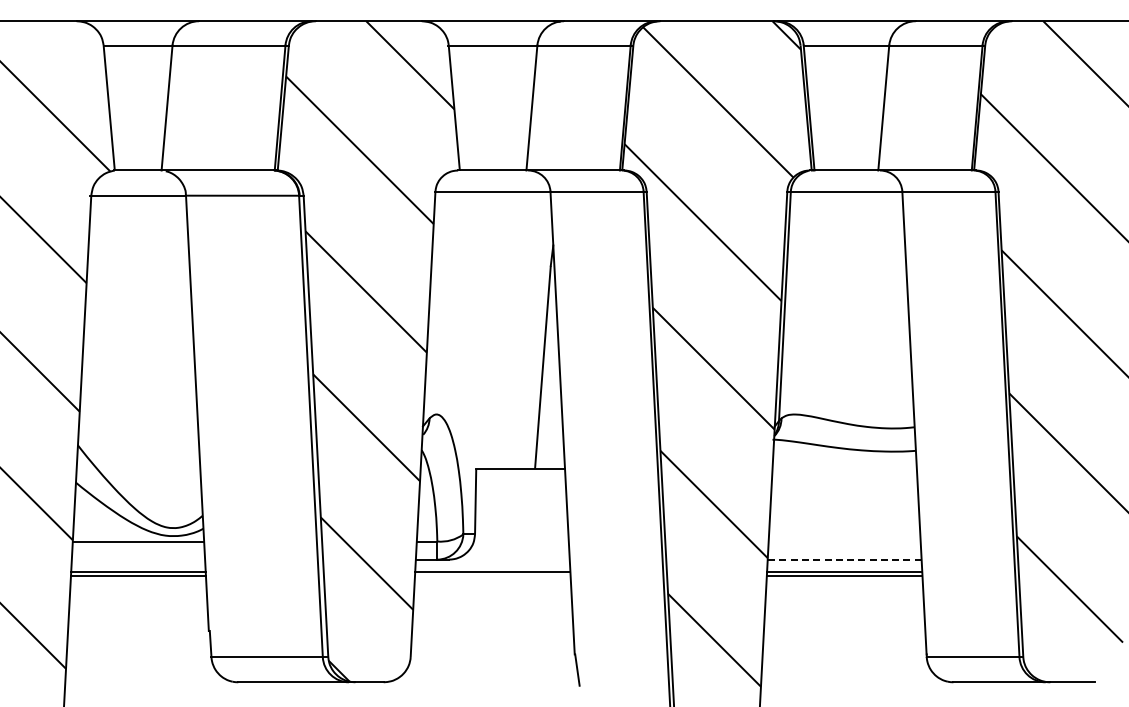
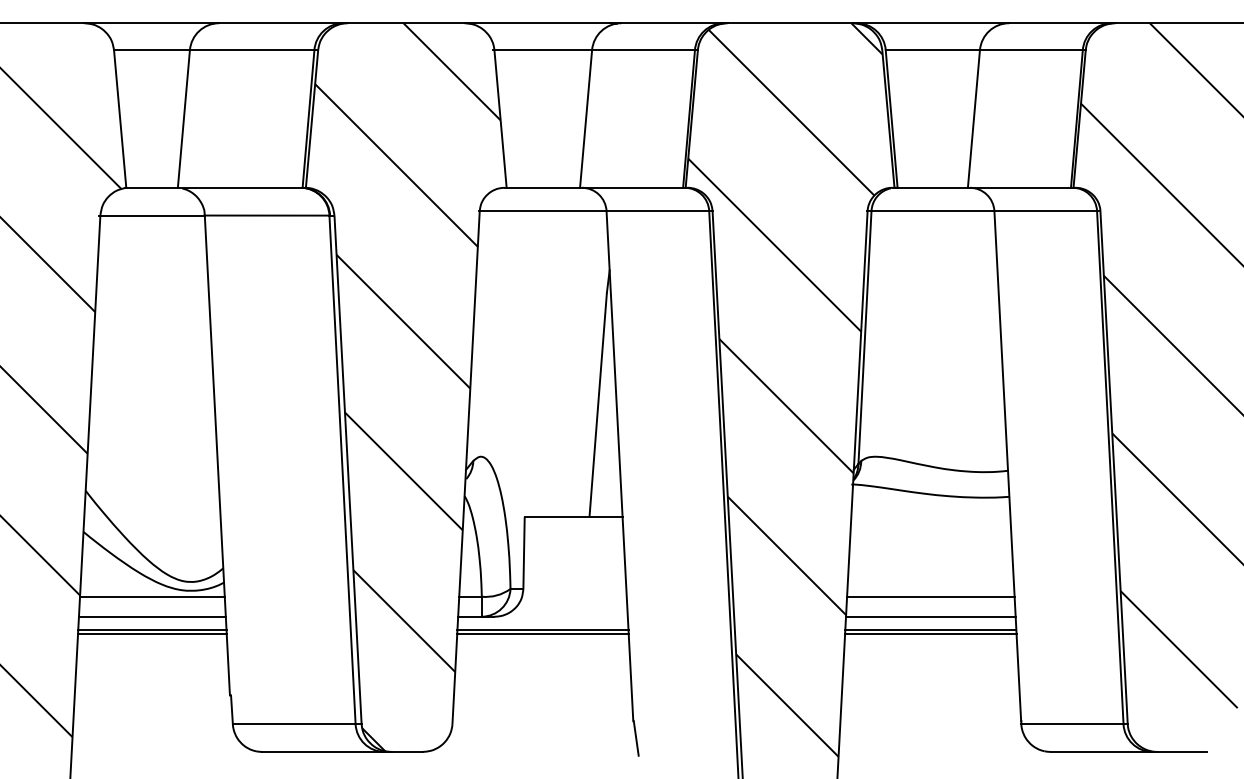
line: (844, 541) -> (930, 596), added
line: (138, 559) -> (152, 616), added
line: (844, 559) -> (930, 616), dashed -> solid
line: (492, 575) -> (542, 634), added

